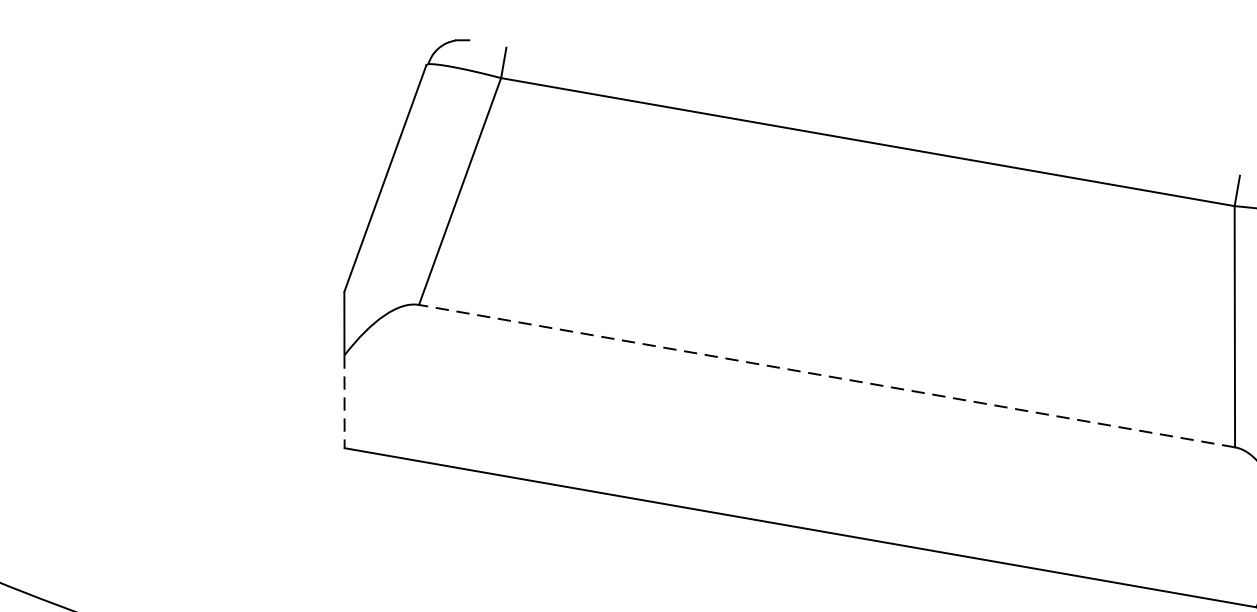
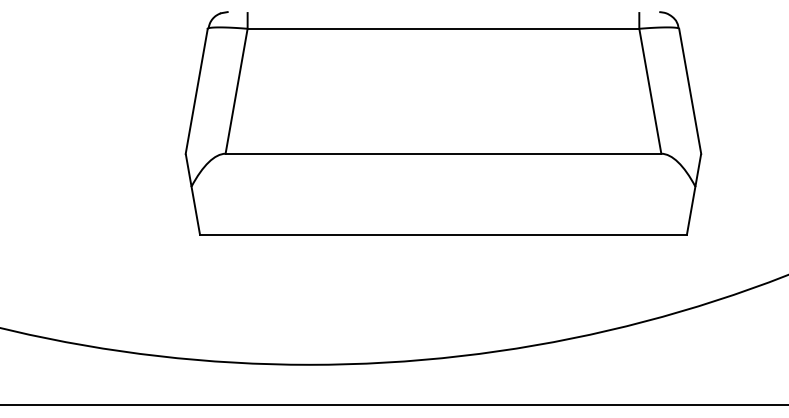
line: (827, 375) -> (443, 153), dashed -> solid
line: (343, 403) -> (195, 211), dashed -> solid

